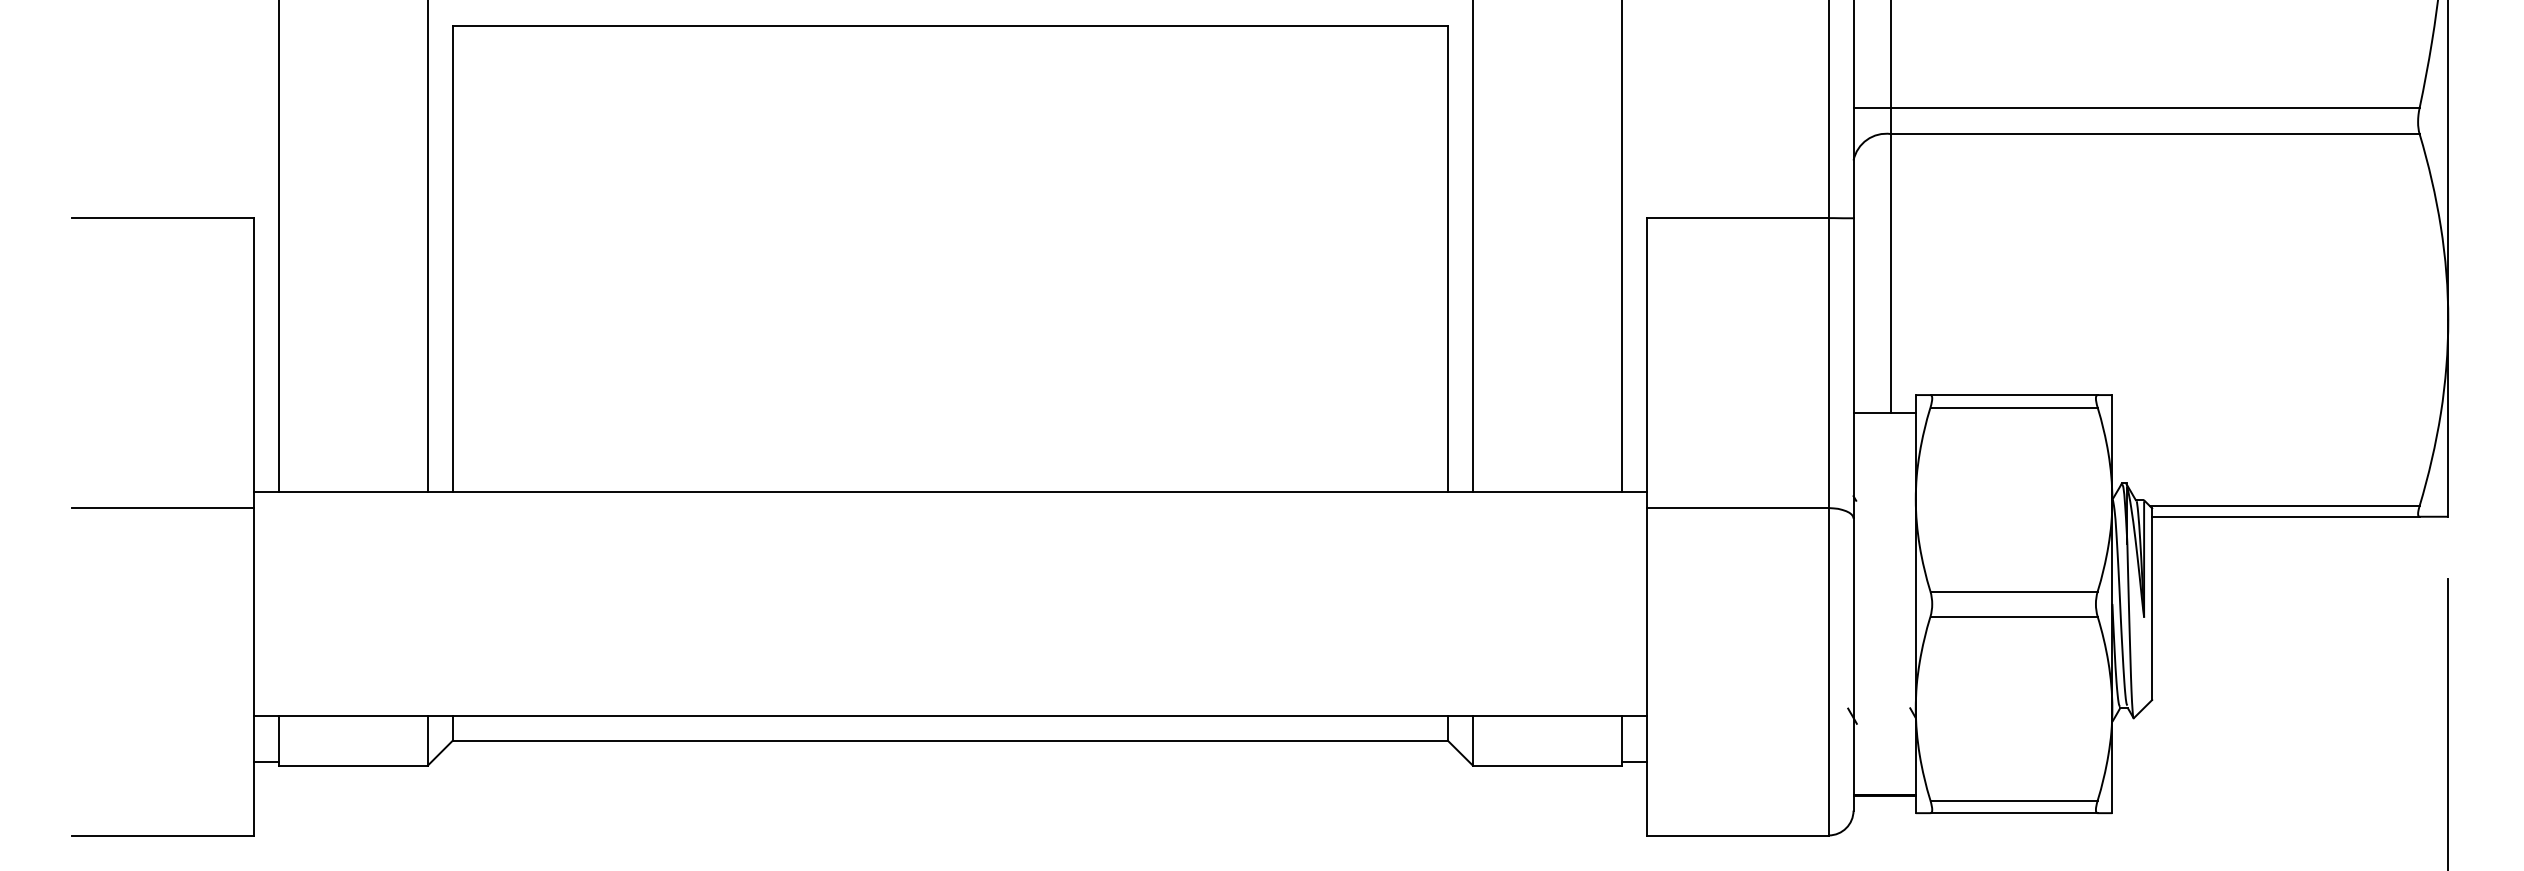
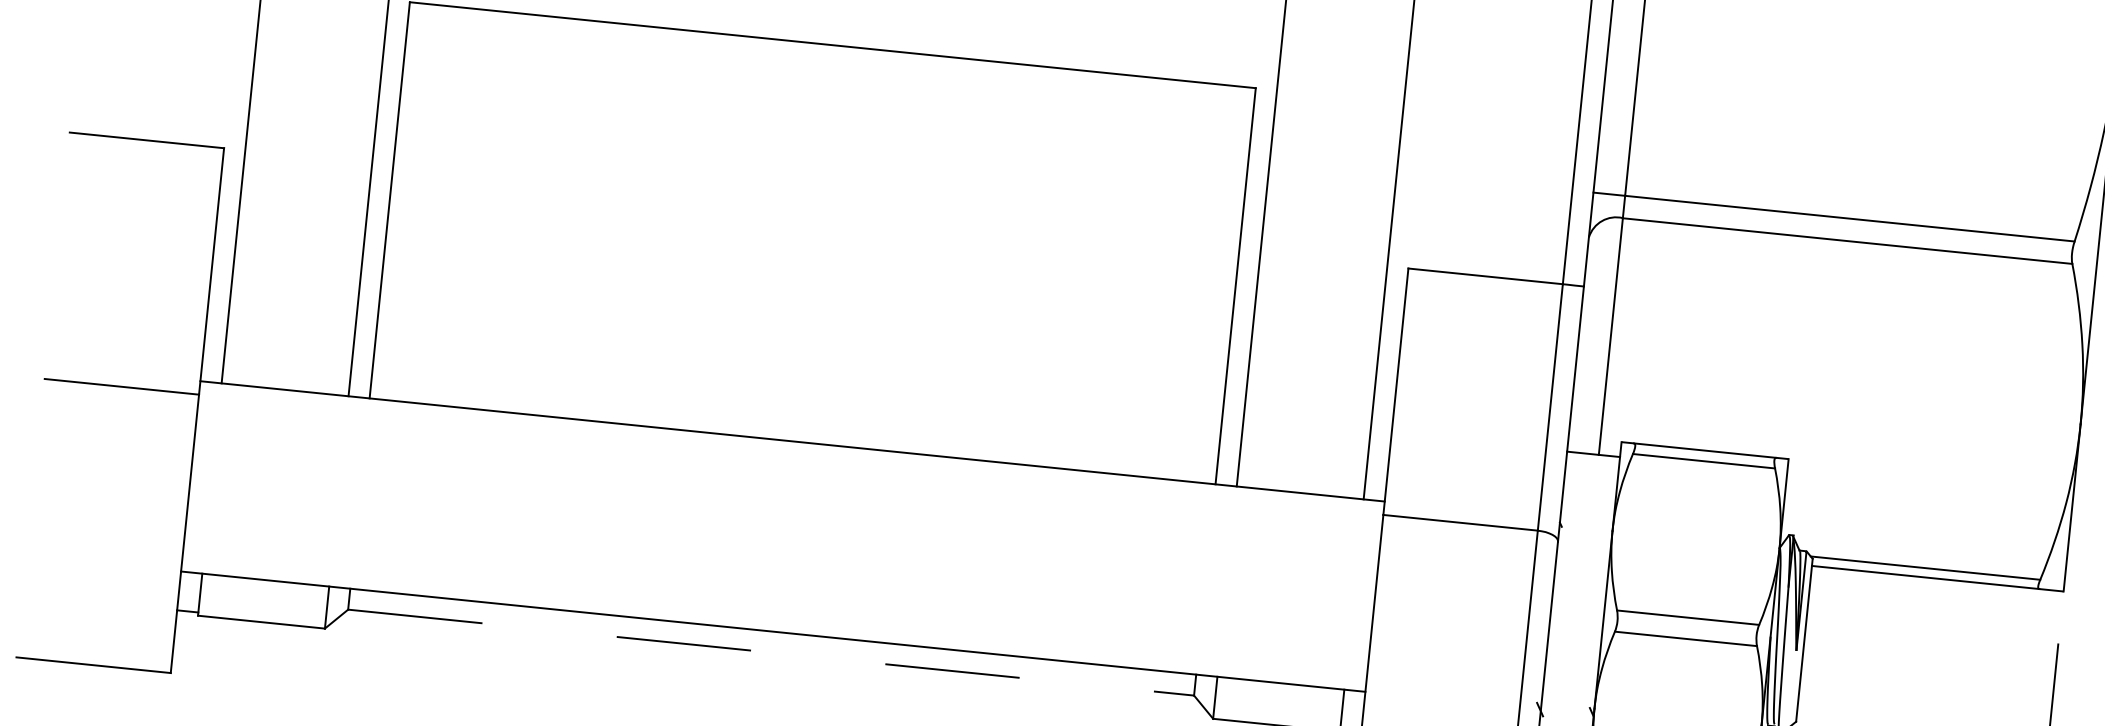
line: (950, 740) -> (771, 652), solid -> dashed

